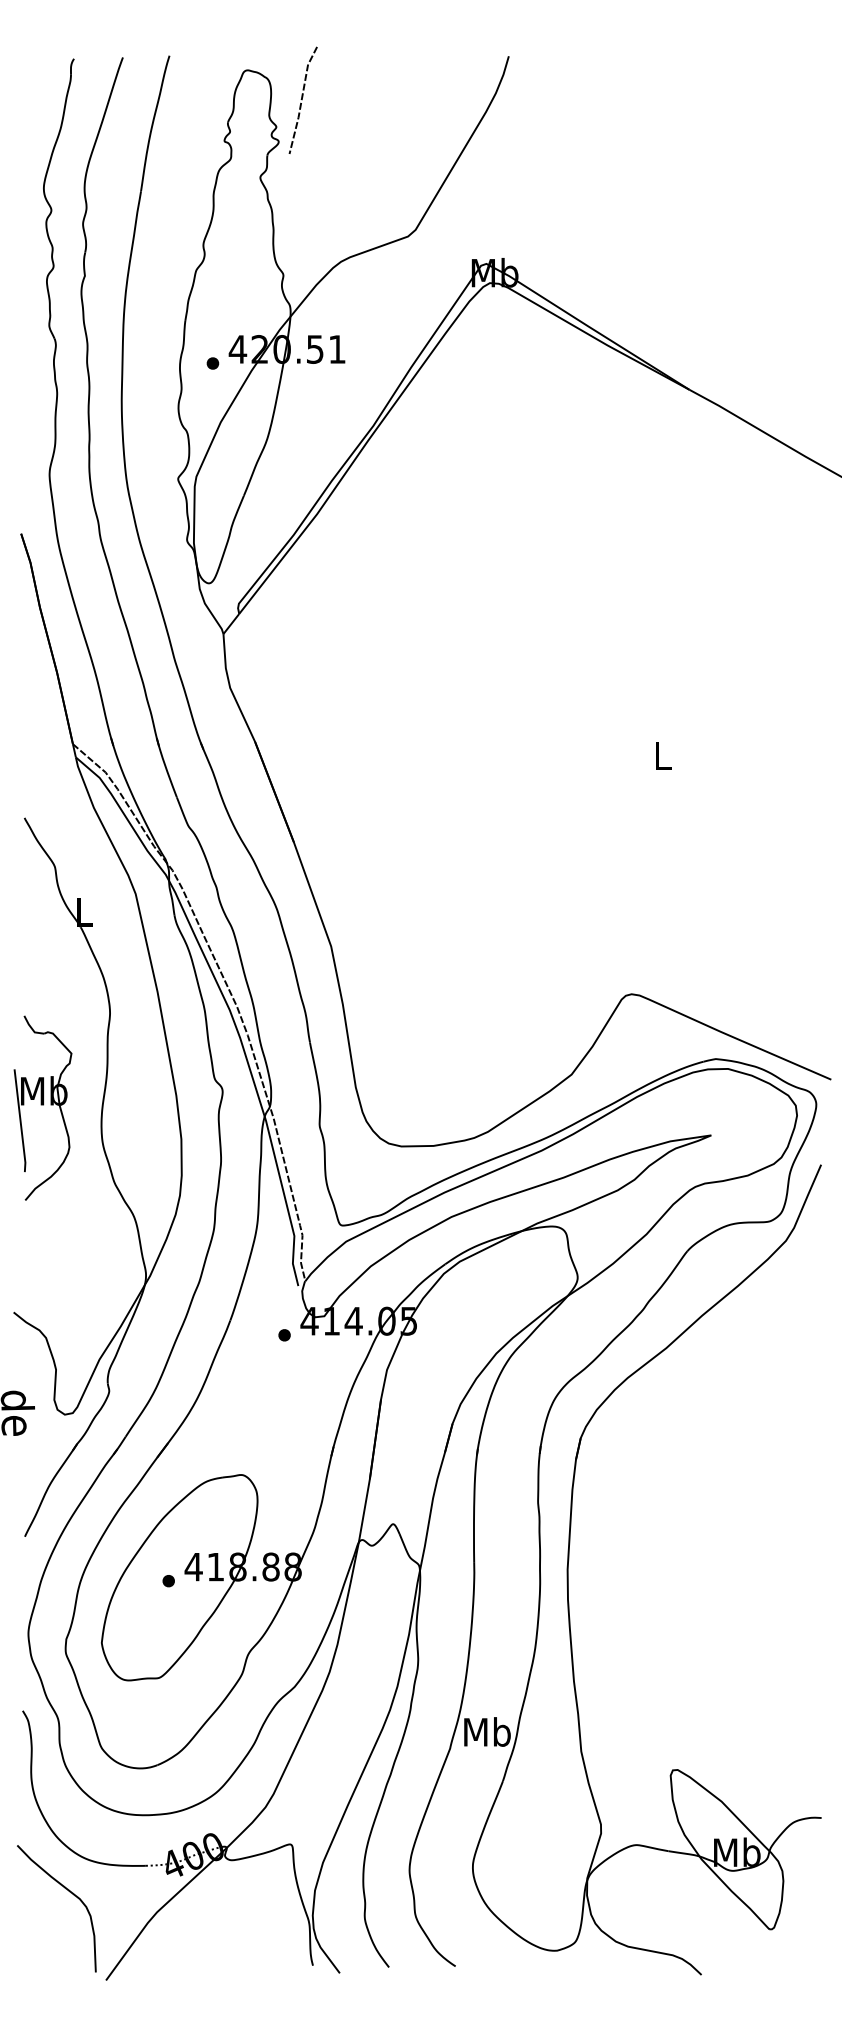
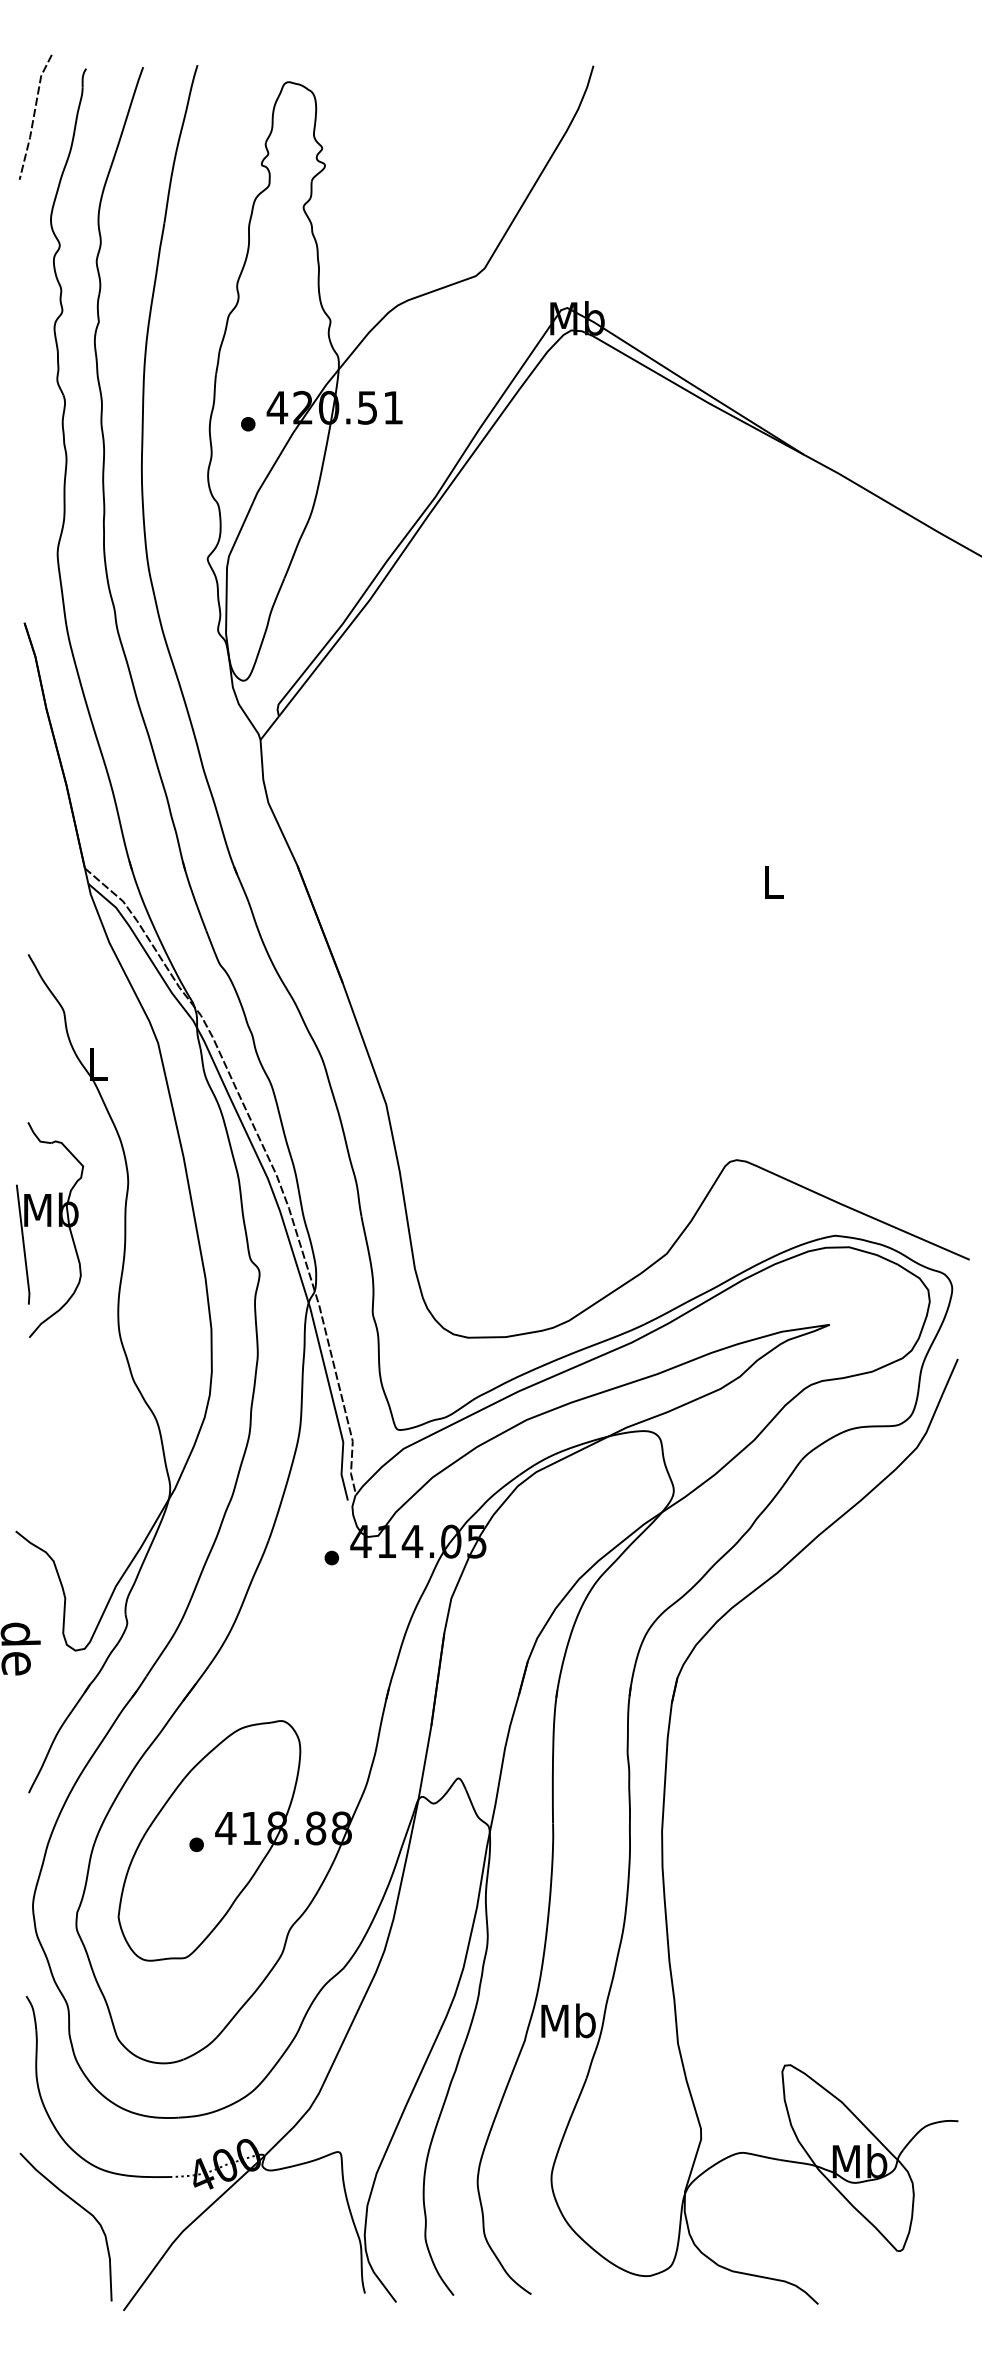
line: (302, 99) -> (34, 116), moved
part: (43, 1107) -> (50, 1229), moved

